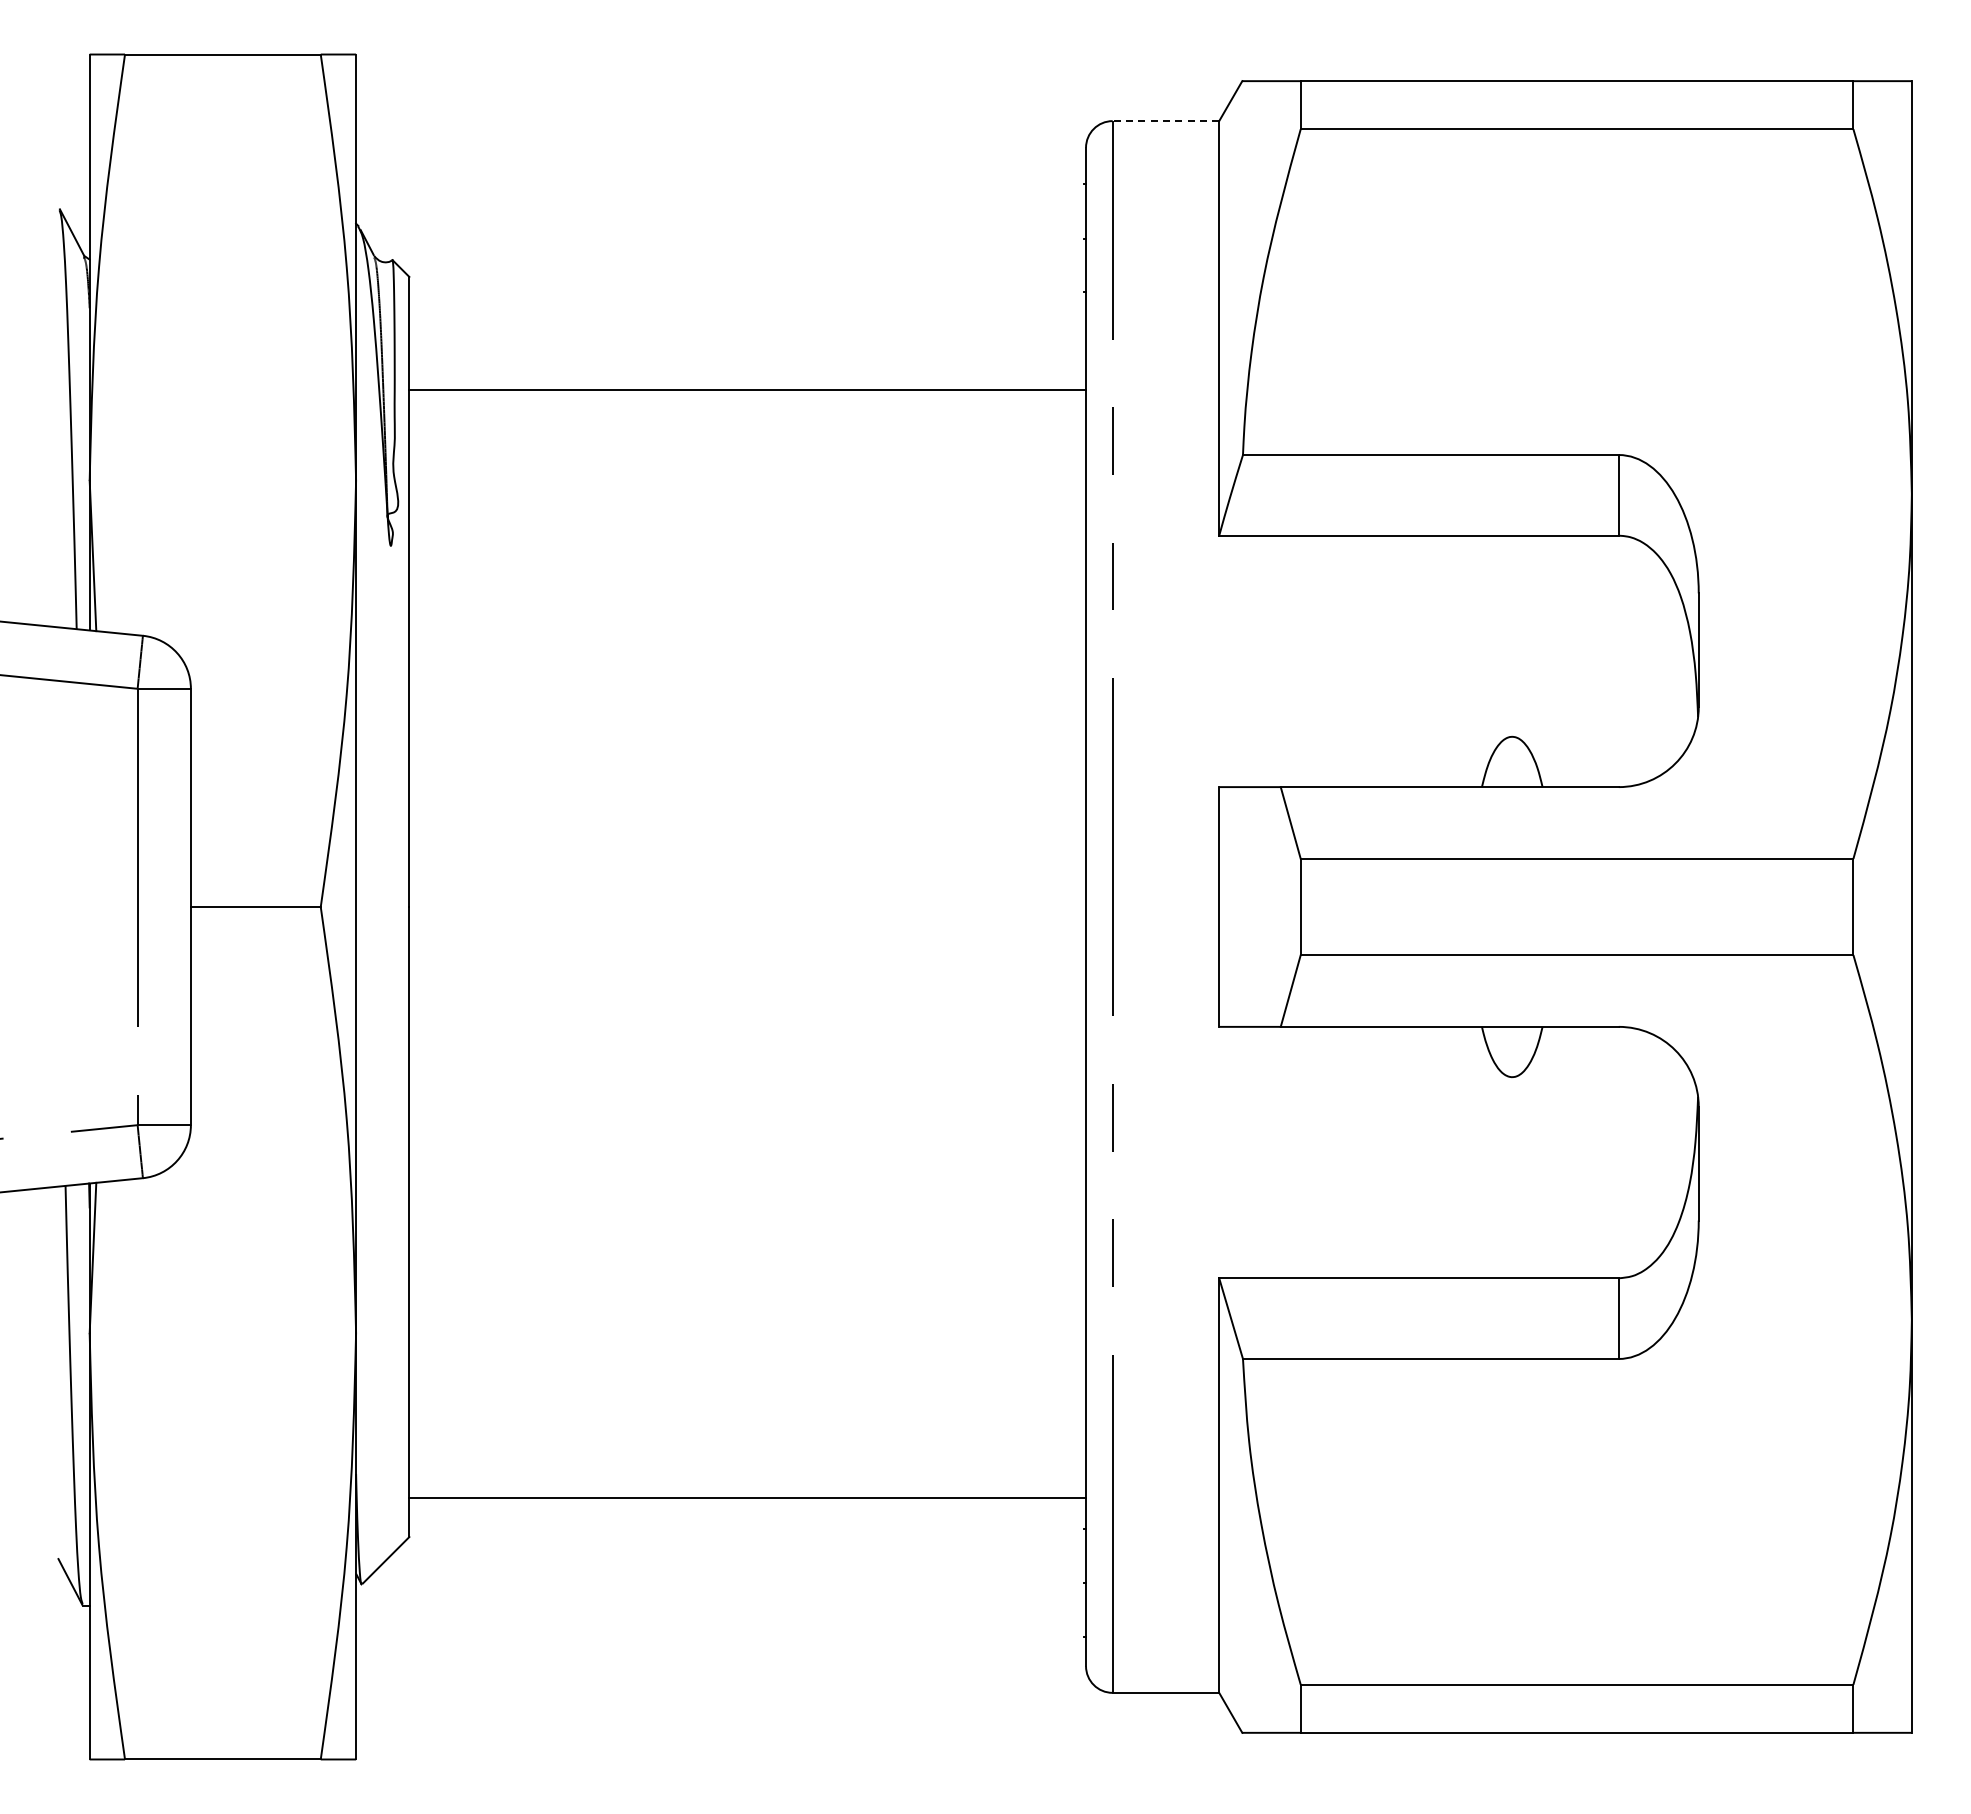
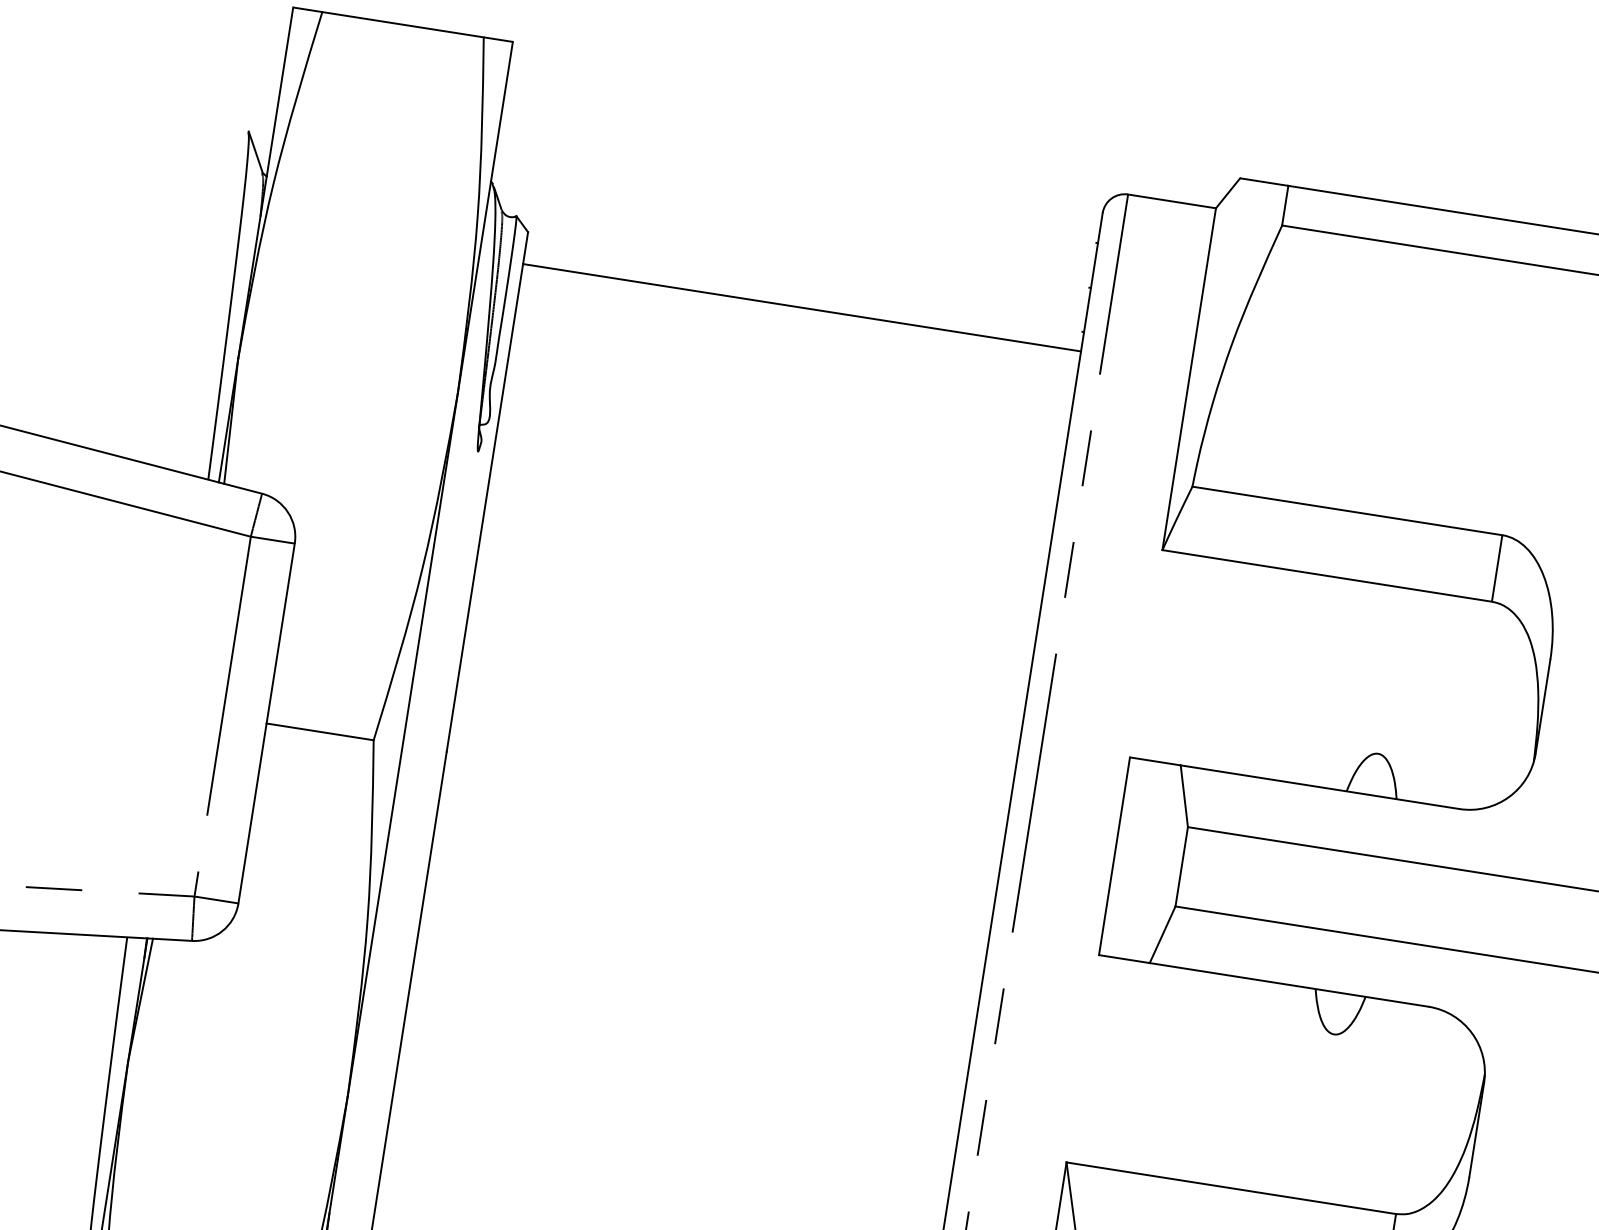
line: (1165, 121) -> (1171, 201), dashed -> solid
line: (747, 389) -> (801, 307), moved

